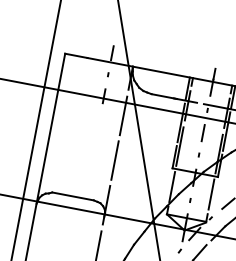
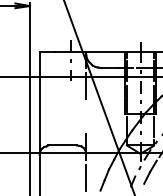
line: (114, 160) -> (85, 116), removed

